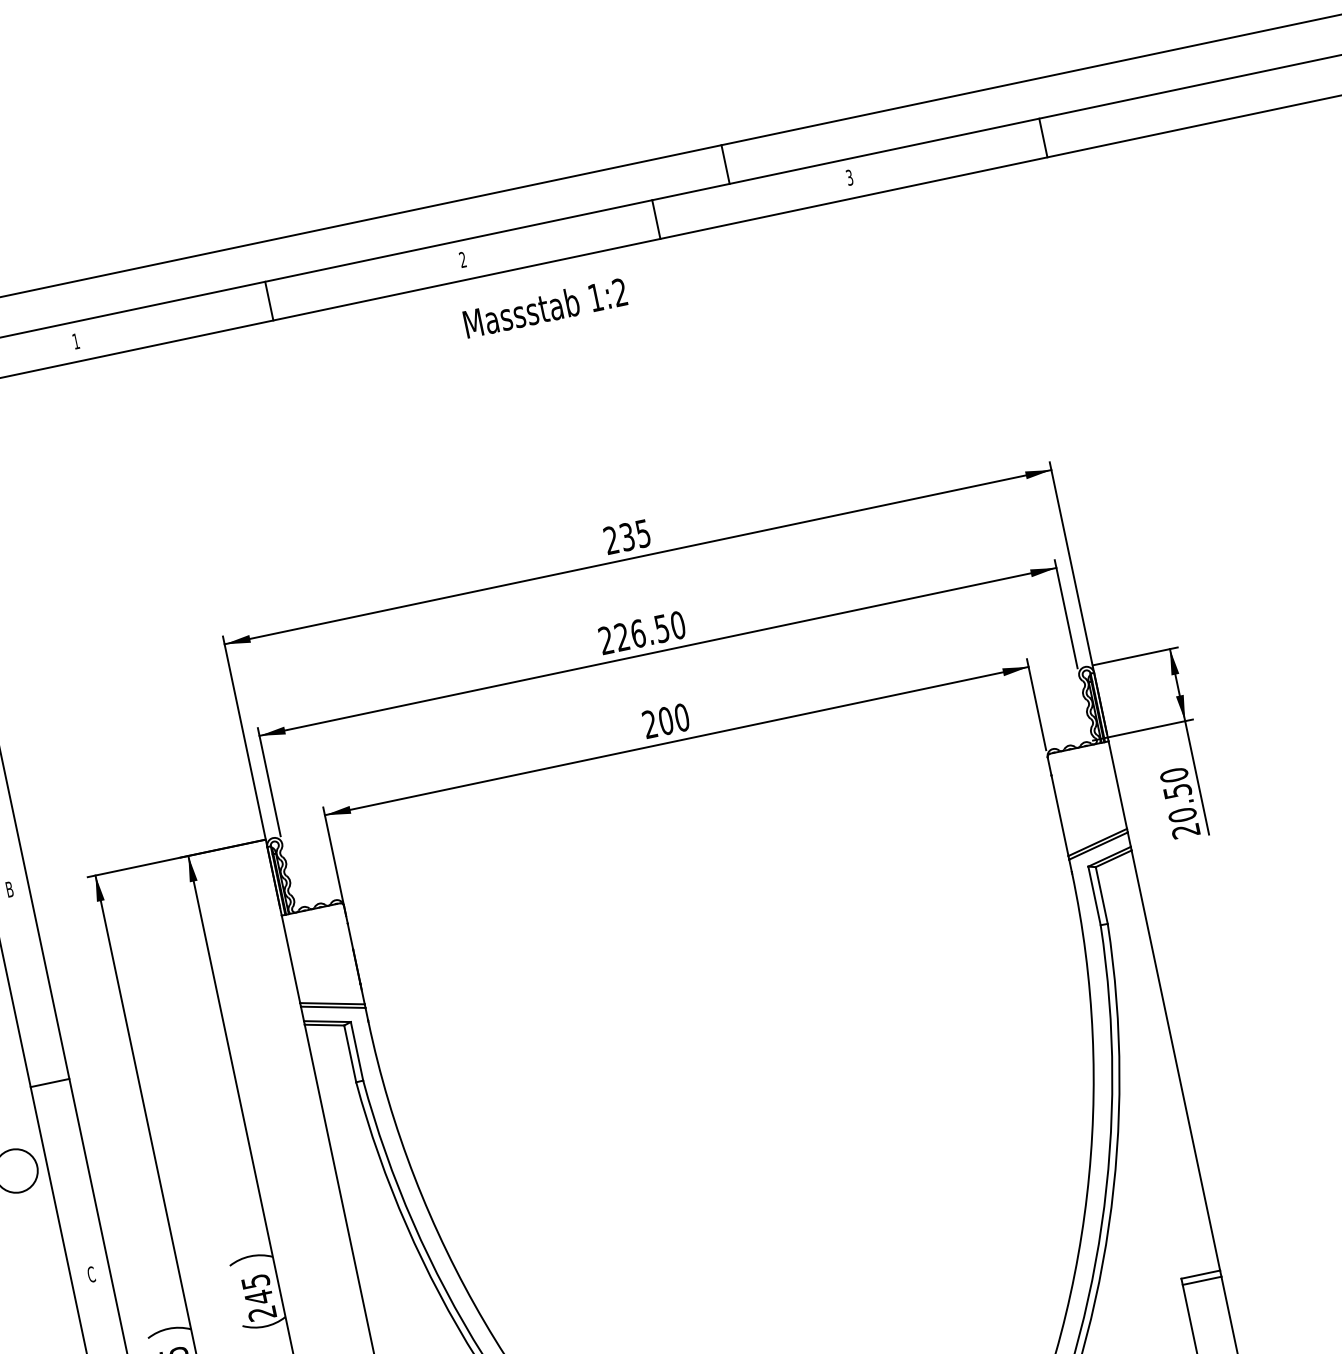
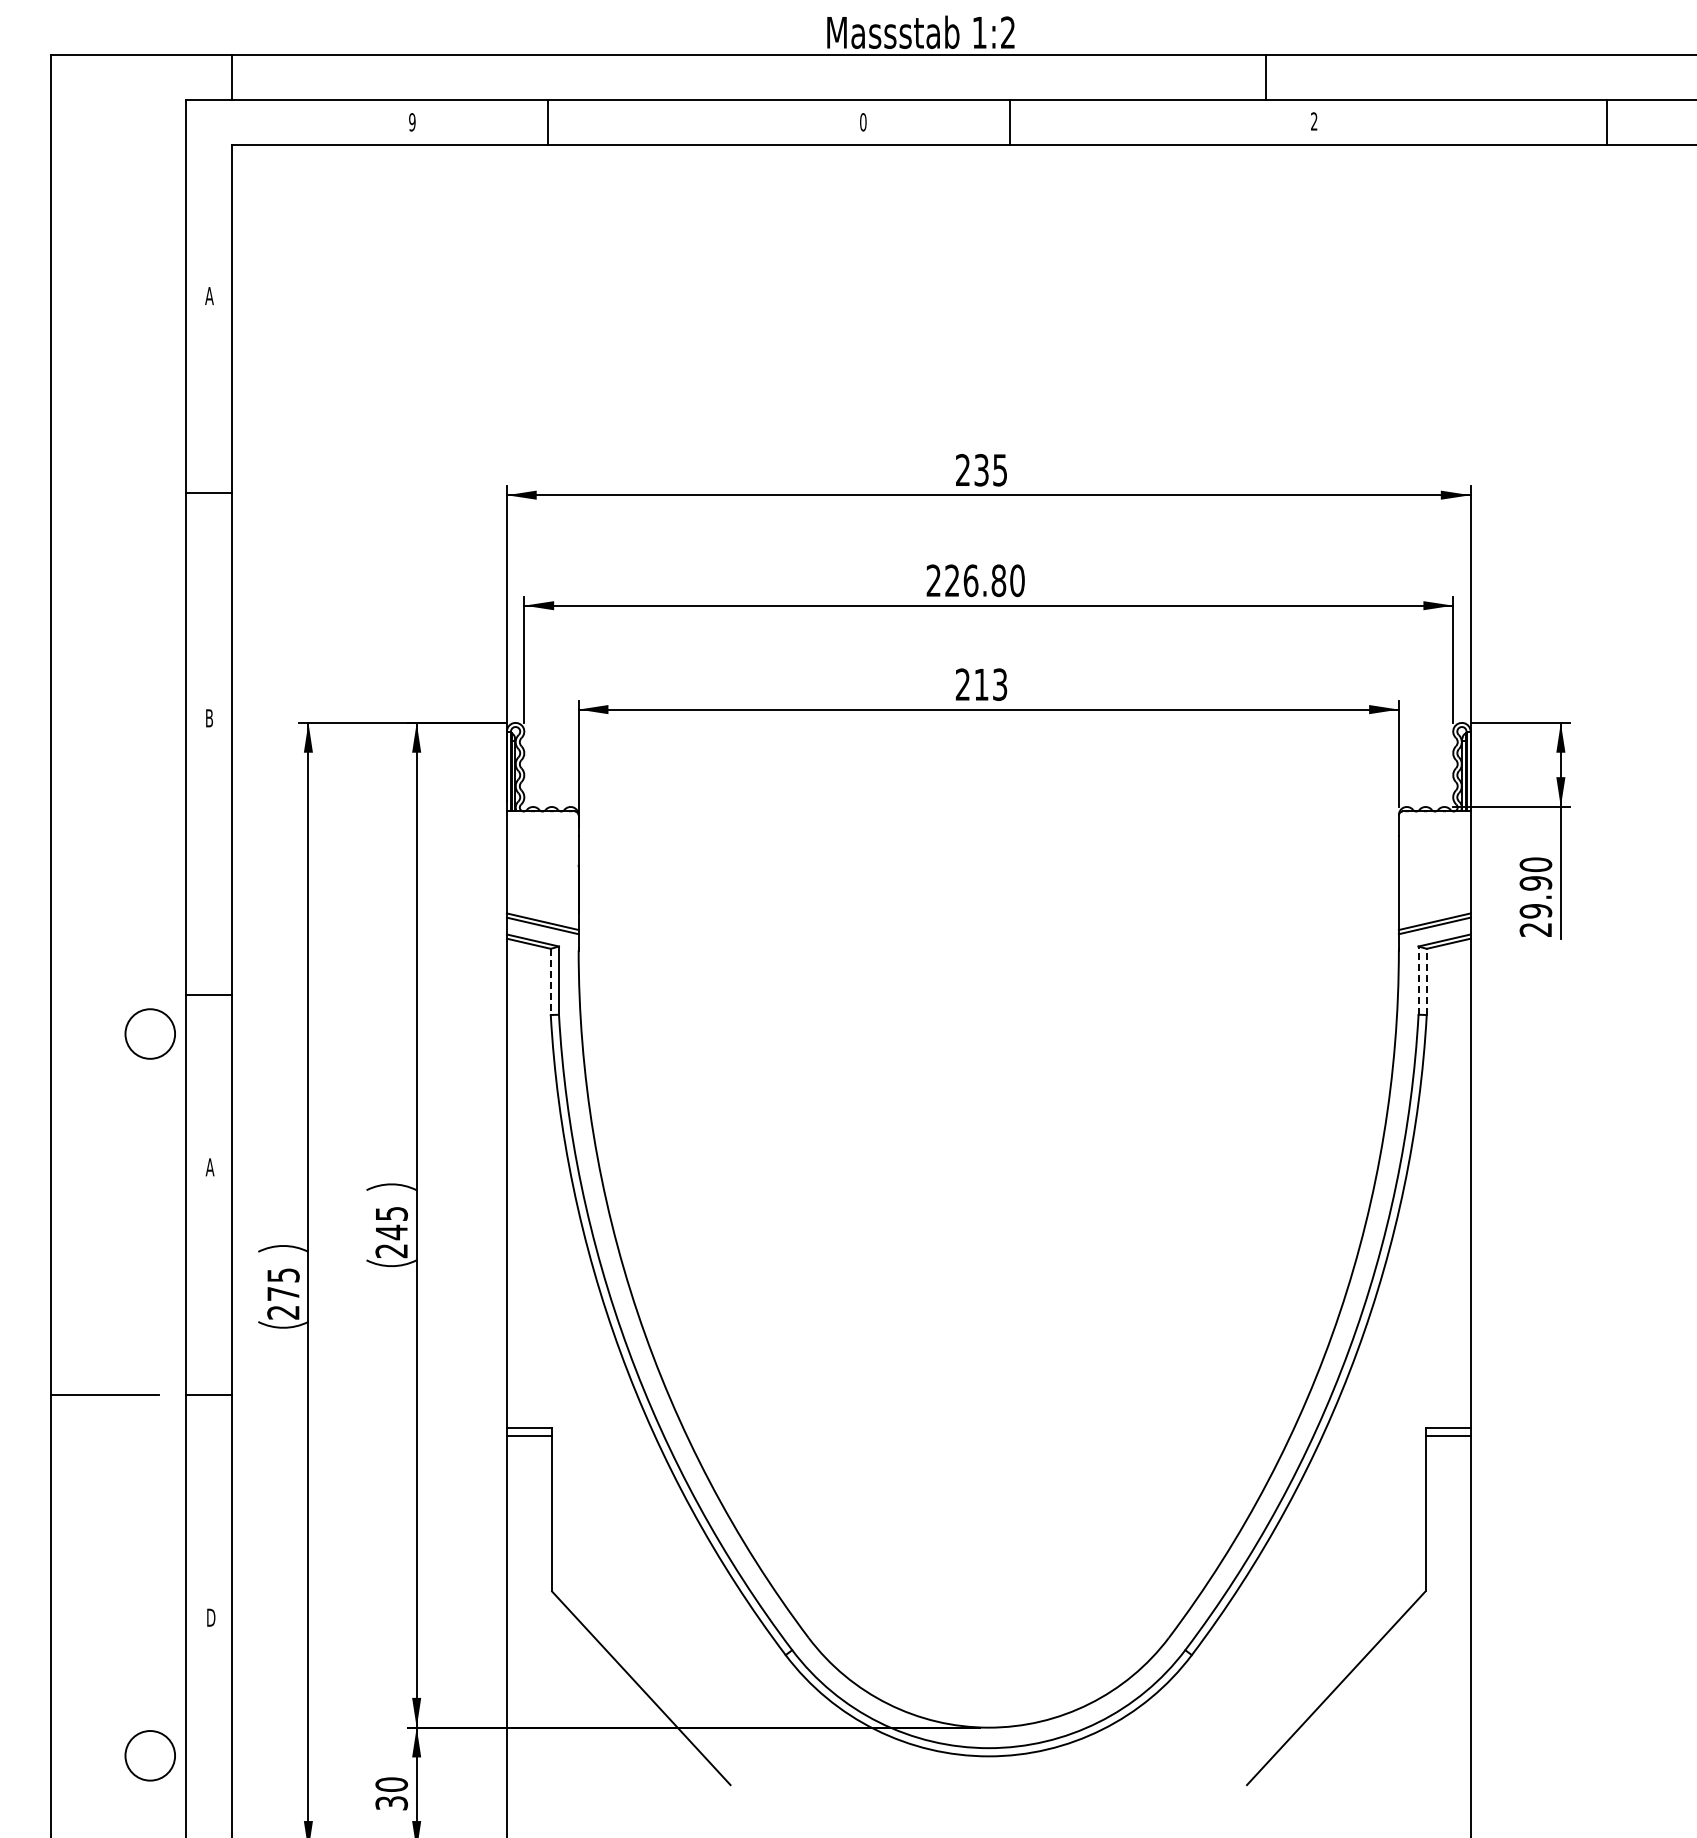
line: (1043, 137) -> (1606, 122), moved
line: (725, 164) -> (1265, 77), moved
text: (849, 177) -> (1314, 121), 3 -> 2
line: (656, 219) -> (1009, 122), moved
text: (463, 260) -> (863, 122), 2 -> 0
line: (269, 300) -> (547, 122), moved
text: (544, 307) -> (920, 31), moved
text: (76, 341) -> (412, 122), 1 -> 9
text: (661, 628) -> (998, 580), 226.50 -> 226.80
text: (673, 719) -> (990, 684), 200 -> 213
text: (1179, 803) -> (1535, 897), 20.50 -> 29.90
line: (1094, 895) -> (1418, 980), solid -> dashed
line: (1101, 895) -> (1426, 981), solid -> dashed
line: (350, 1054) -> (550, 982), solid -> dashed
line: (49, 1082) -> (208, 994), moved
text: (90, 1274) -> (209, 1167), C -> A

